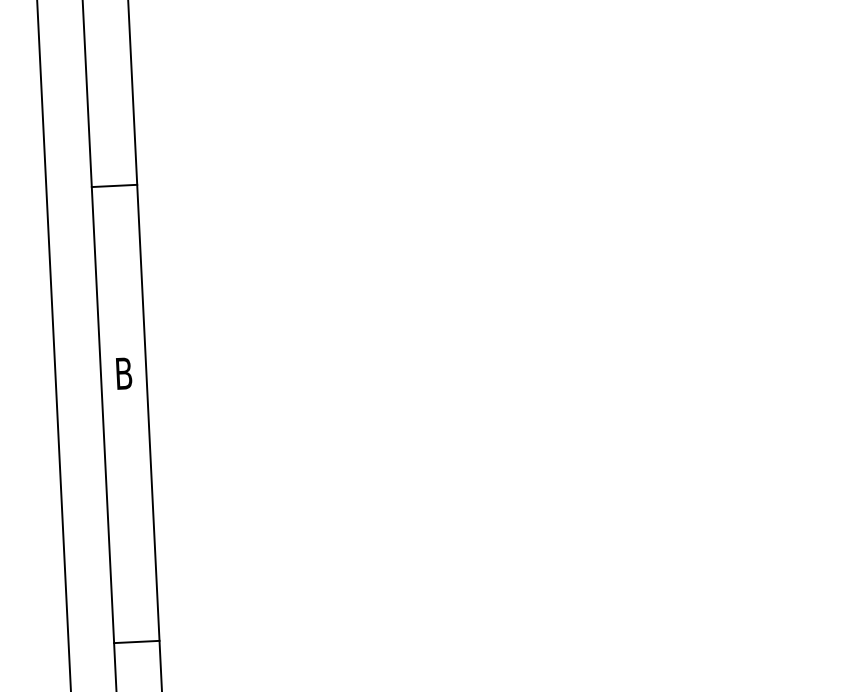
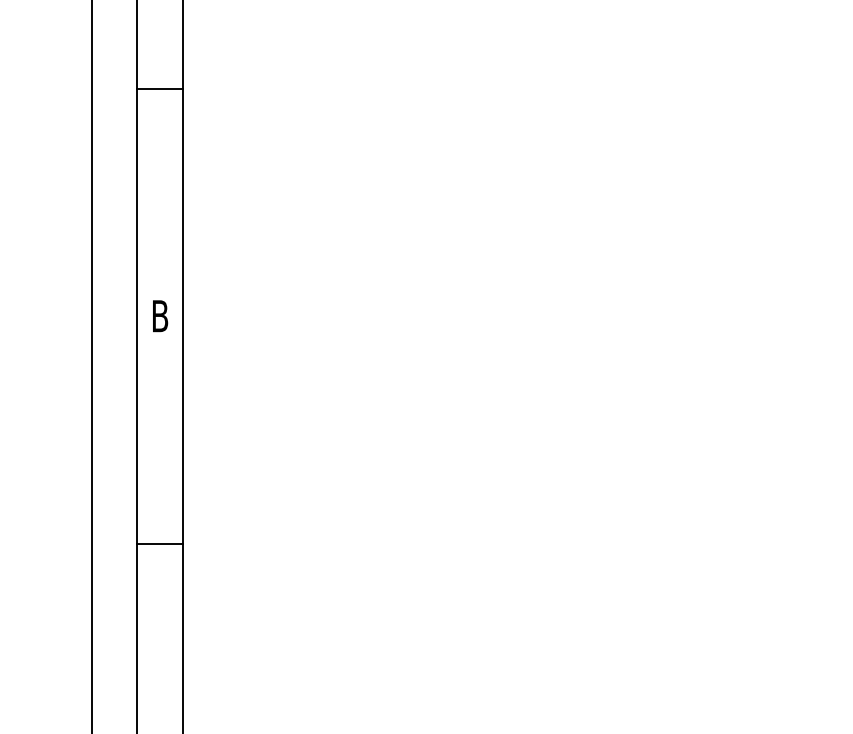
line: (114, 186) -> (159, 89), moved
line: (136, 641) -> (159, 543), moved

